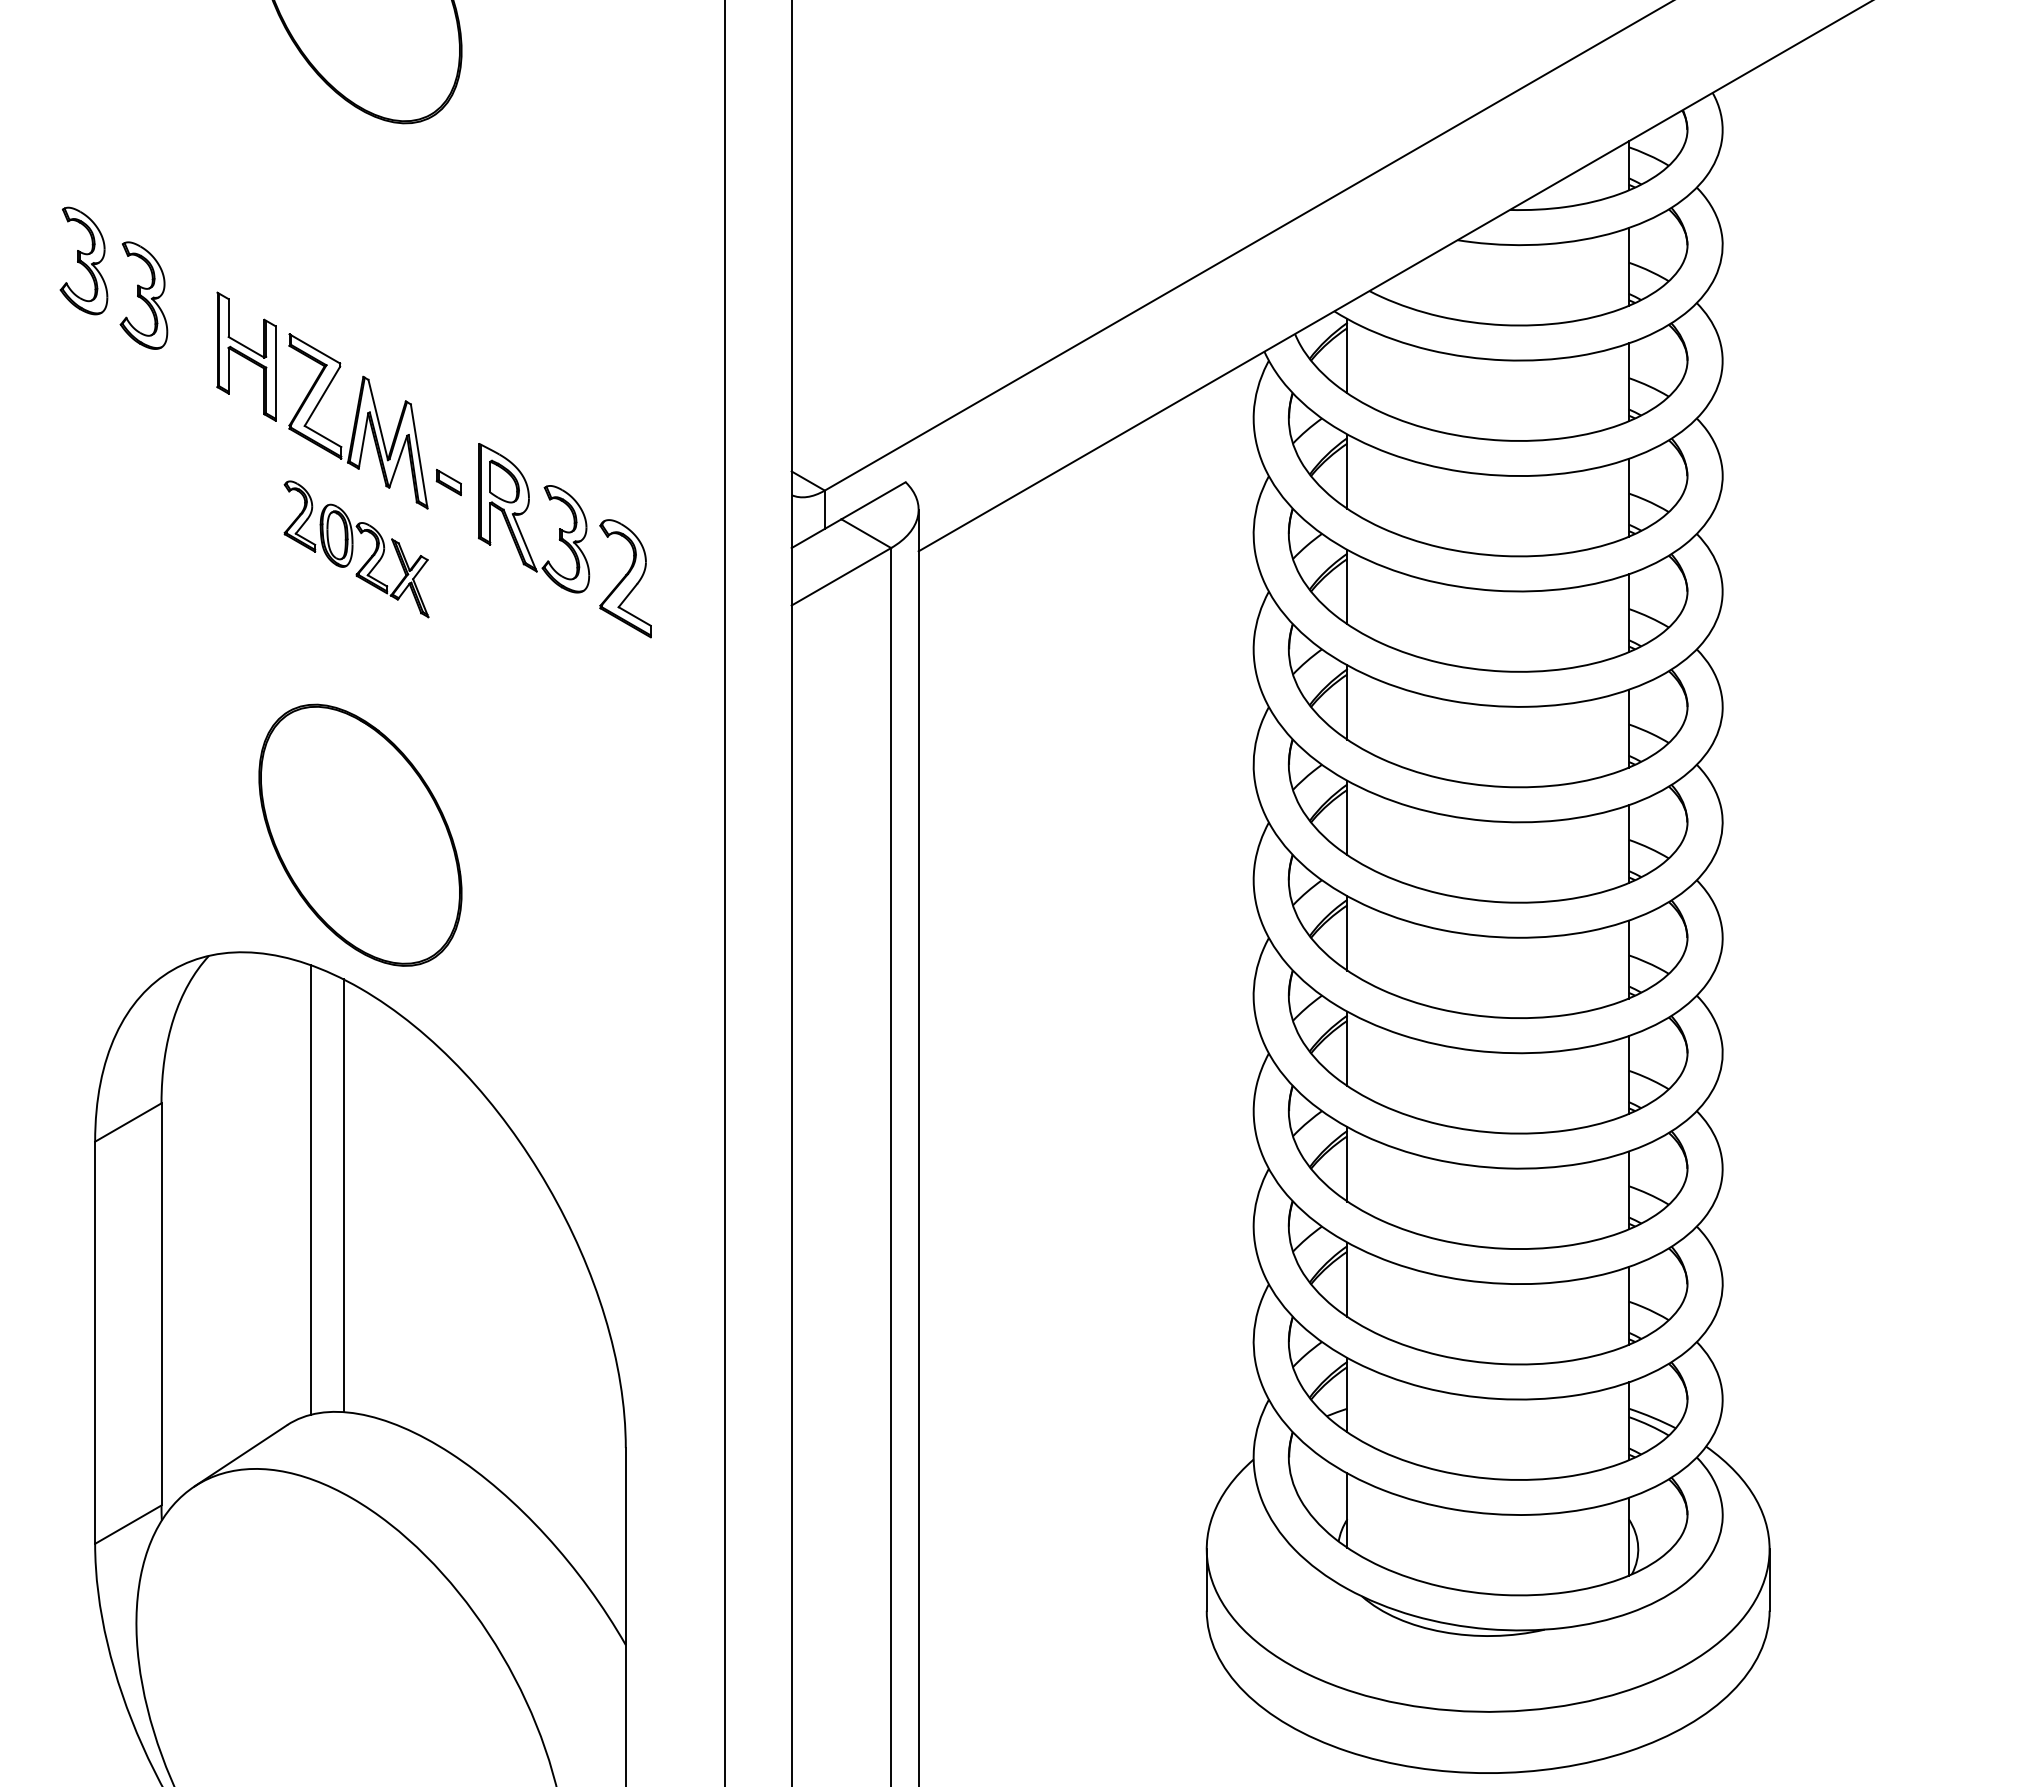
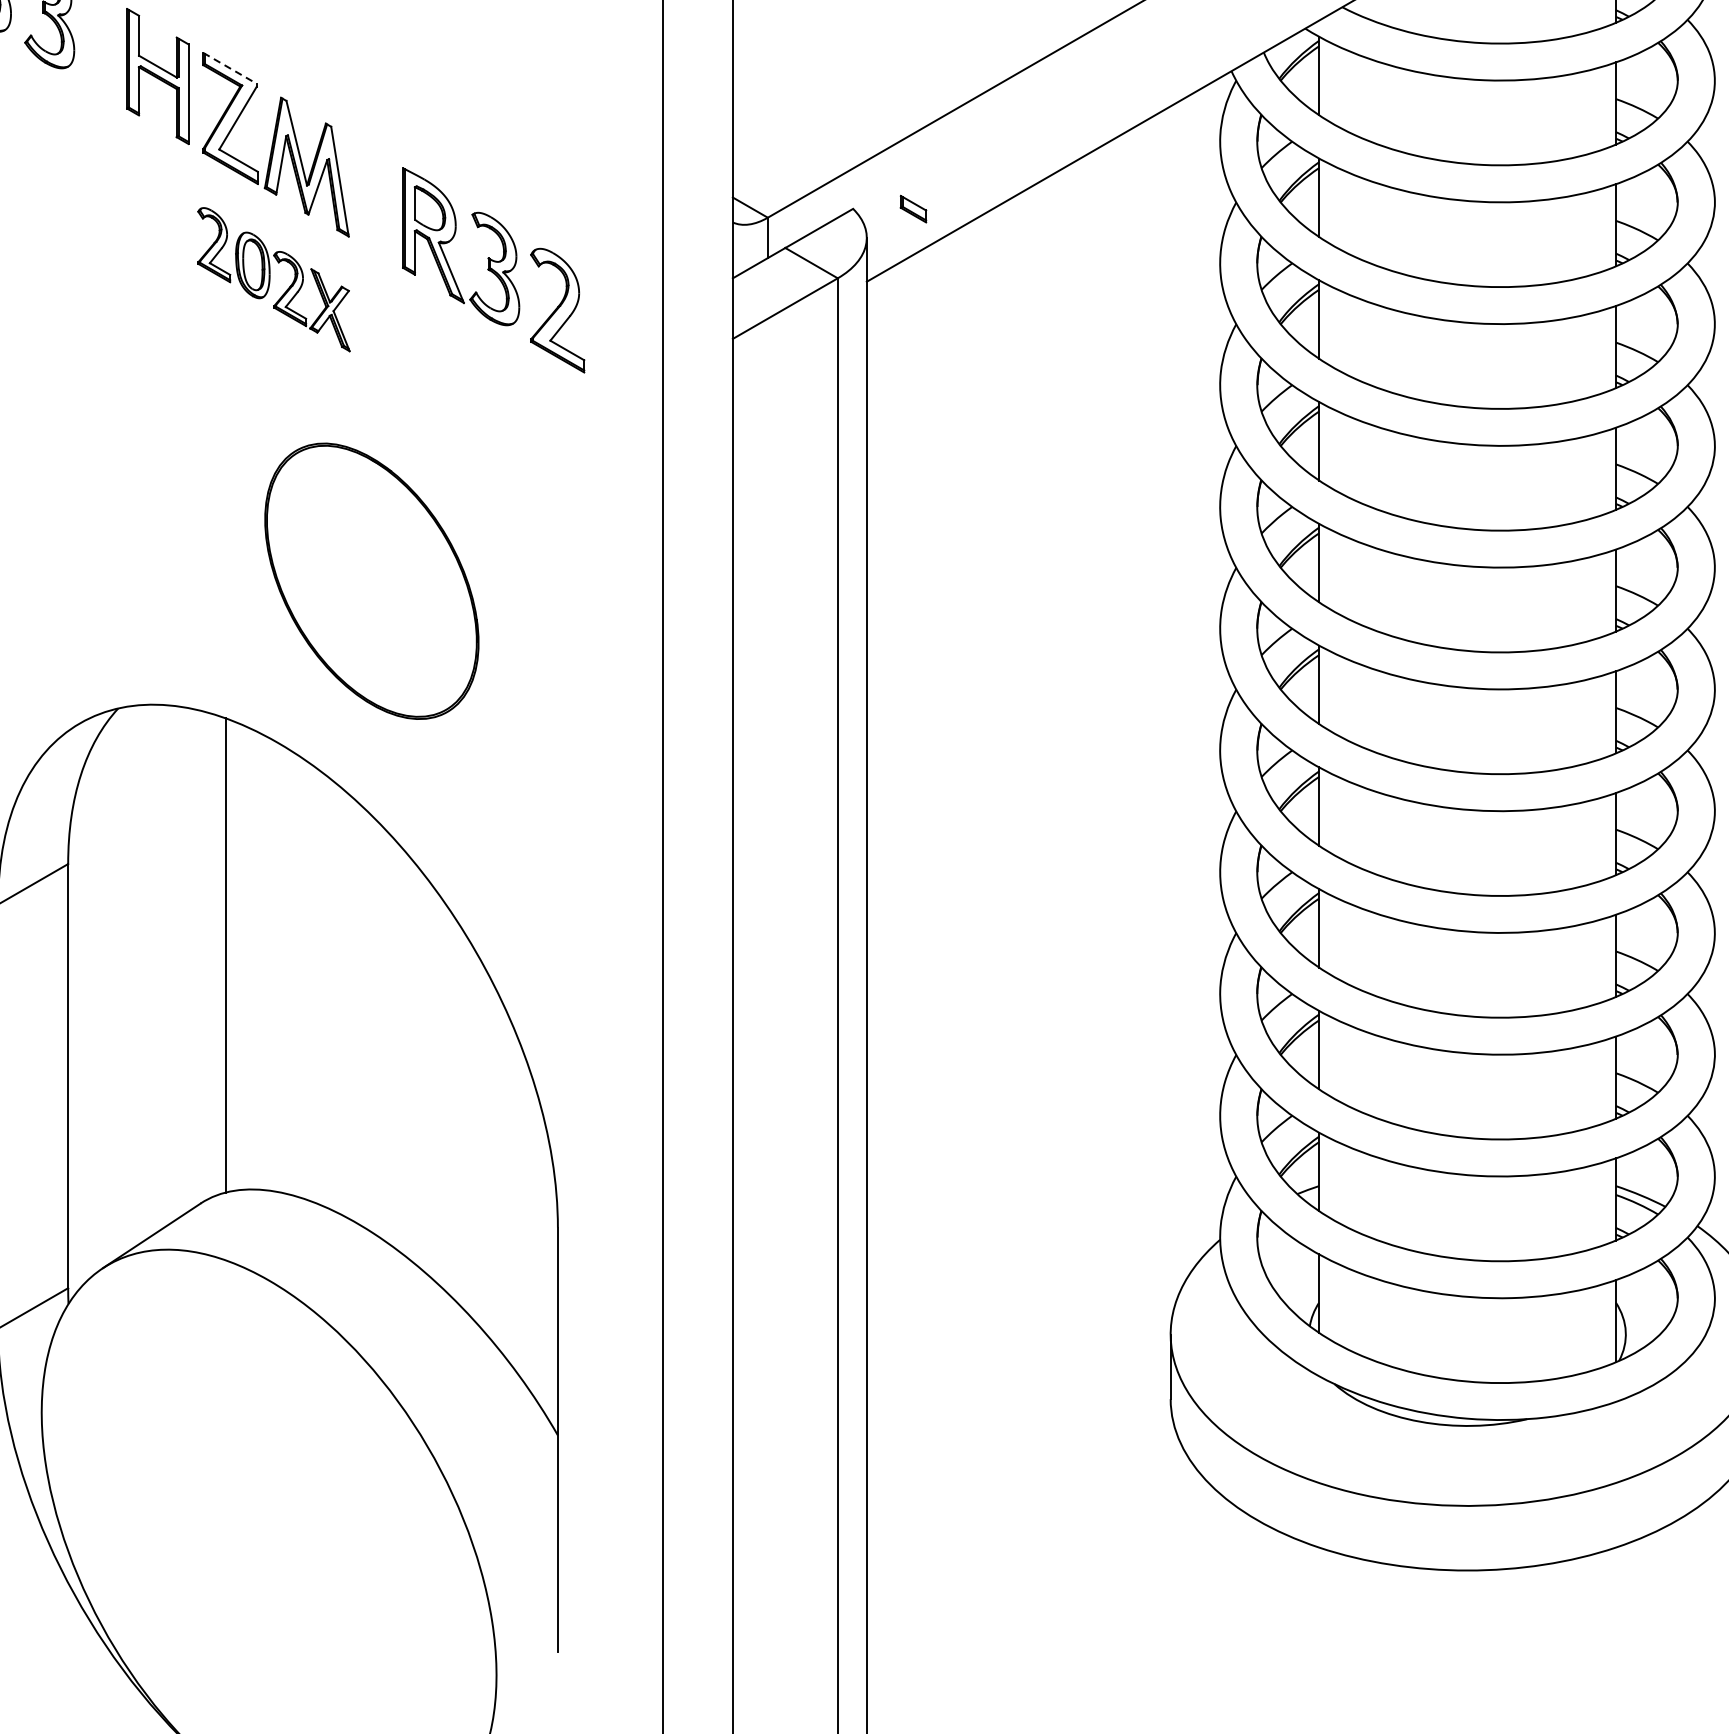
line: (315, 349) -> (230, 68), solid -> dashed
part: (448, 481) -> (913, 208), moved
part: (360, 834) -> (371, 580), moved
line: (343, 1195) -> (260, 961), removed

